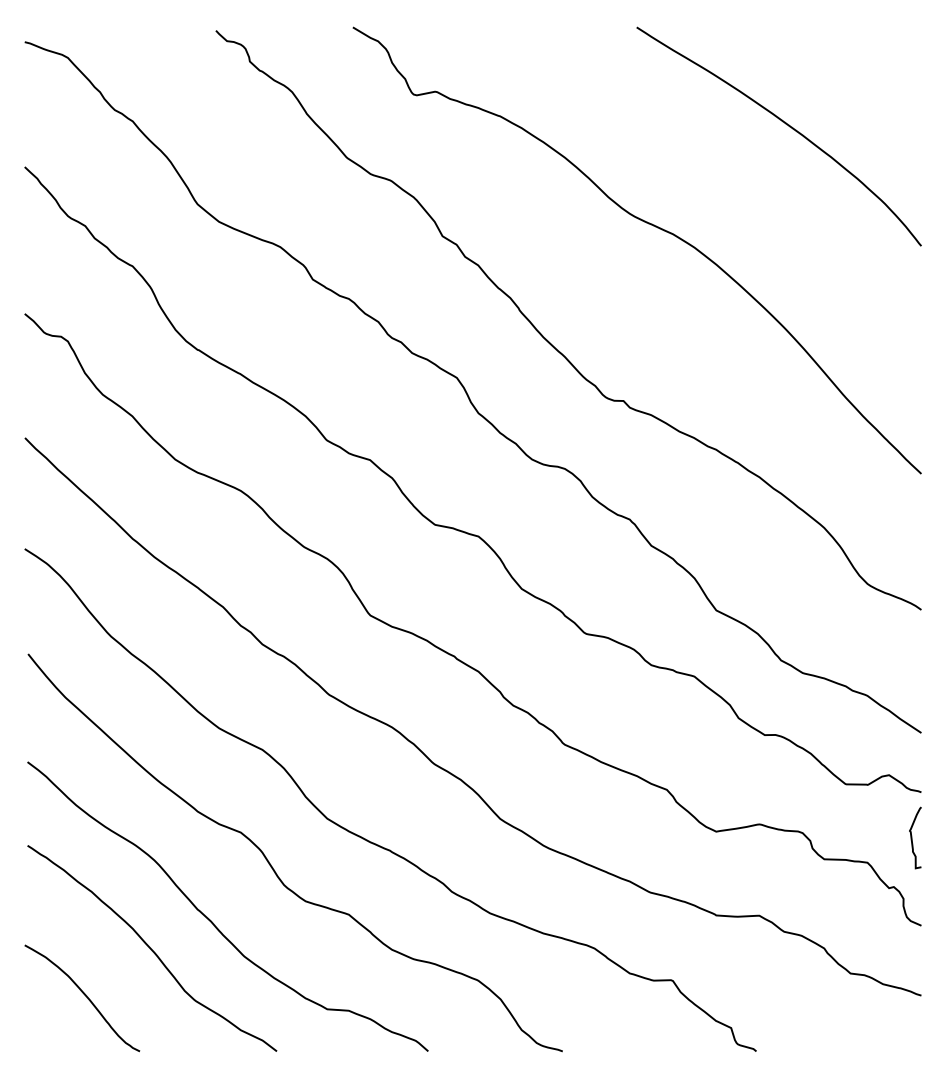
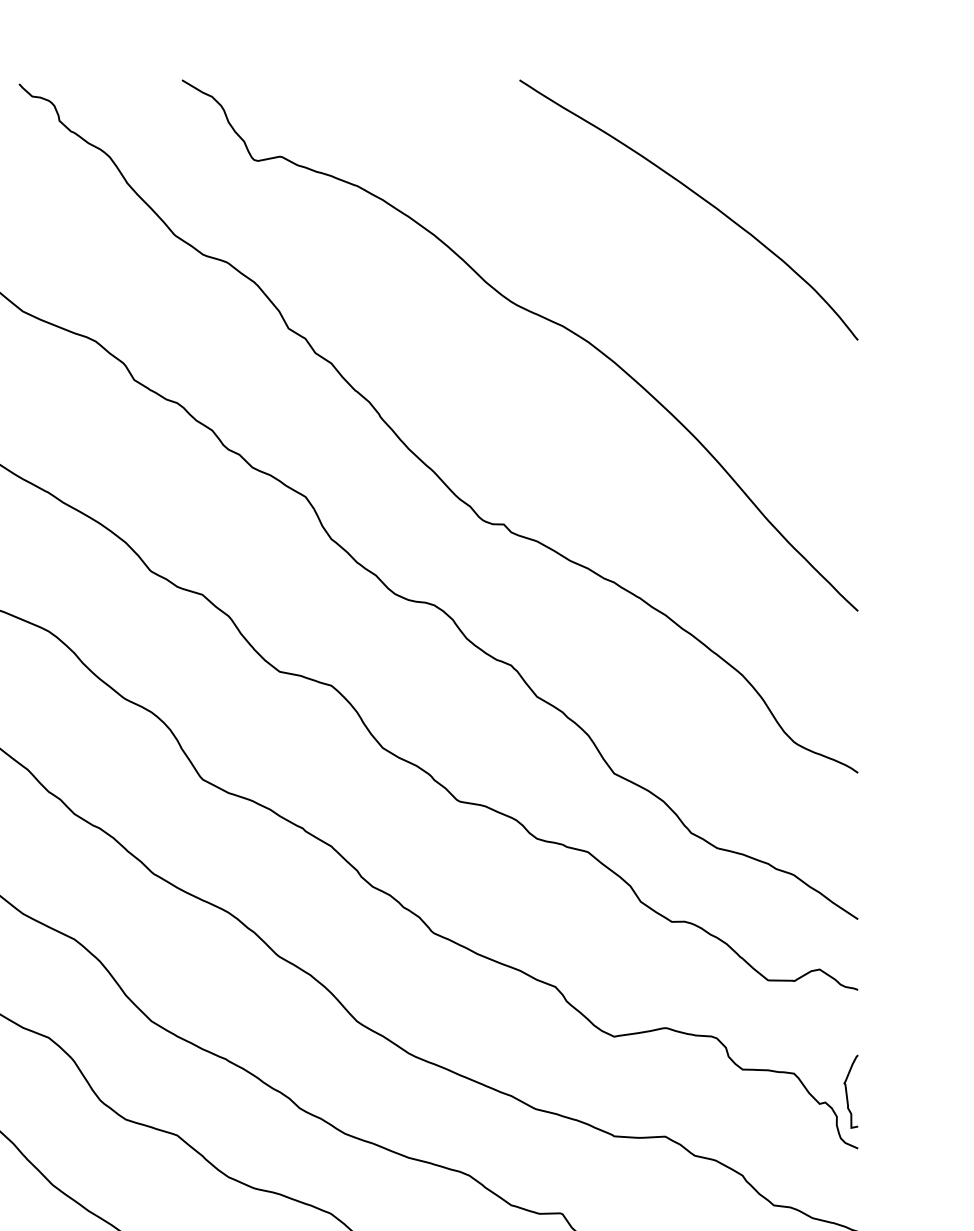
curve: (912, 837) -> (847, 1091), moved

